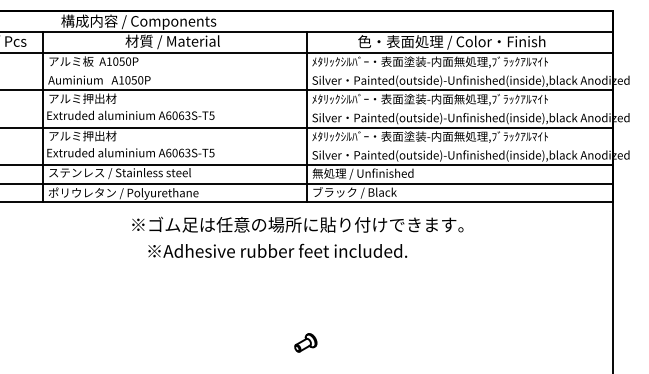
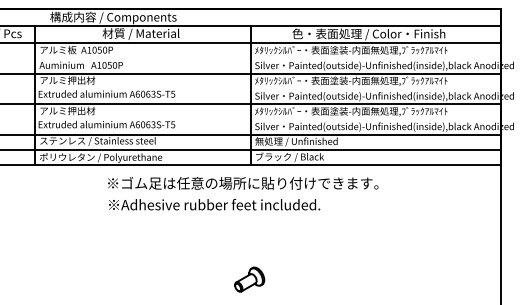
text: (277, 250) -> (214, 204), moved
part: (305, 342) -> (249, 279), size x1.67

